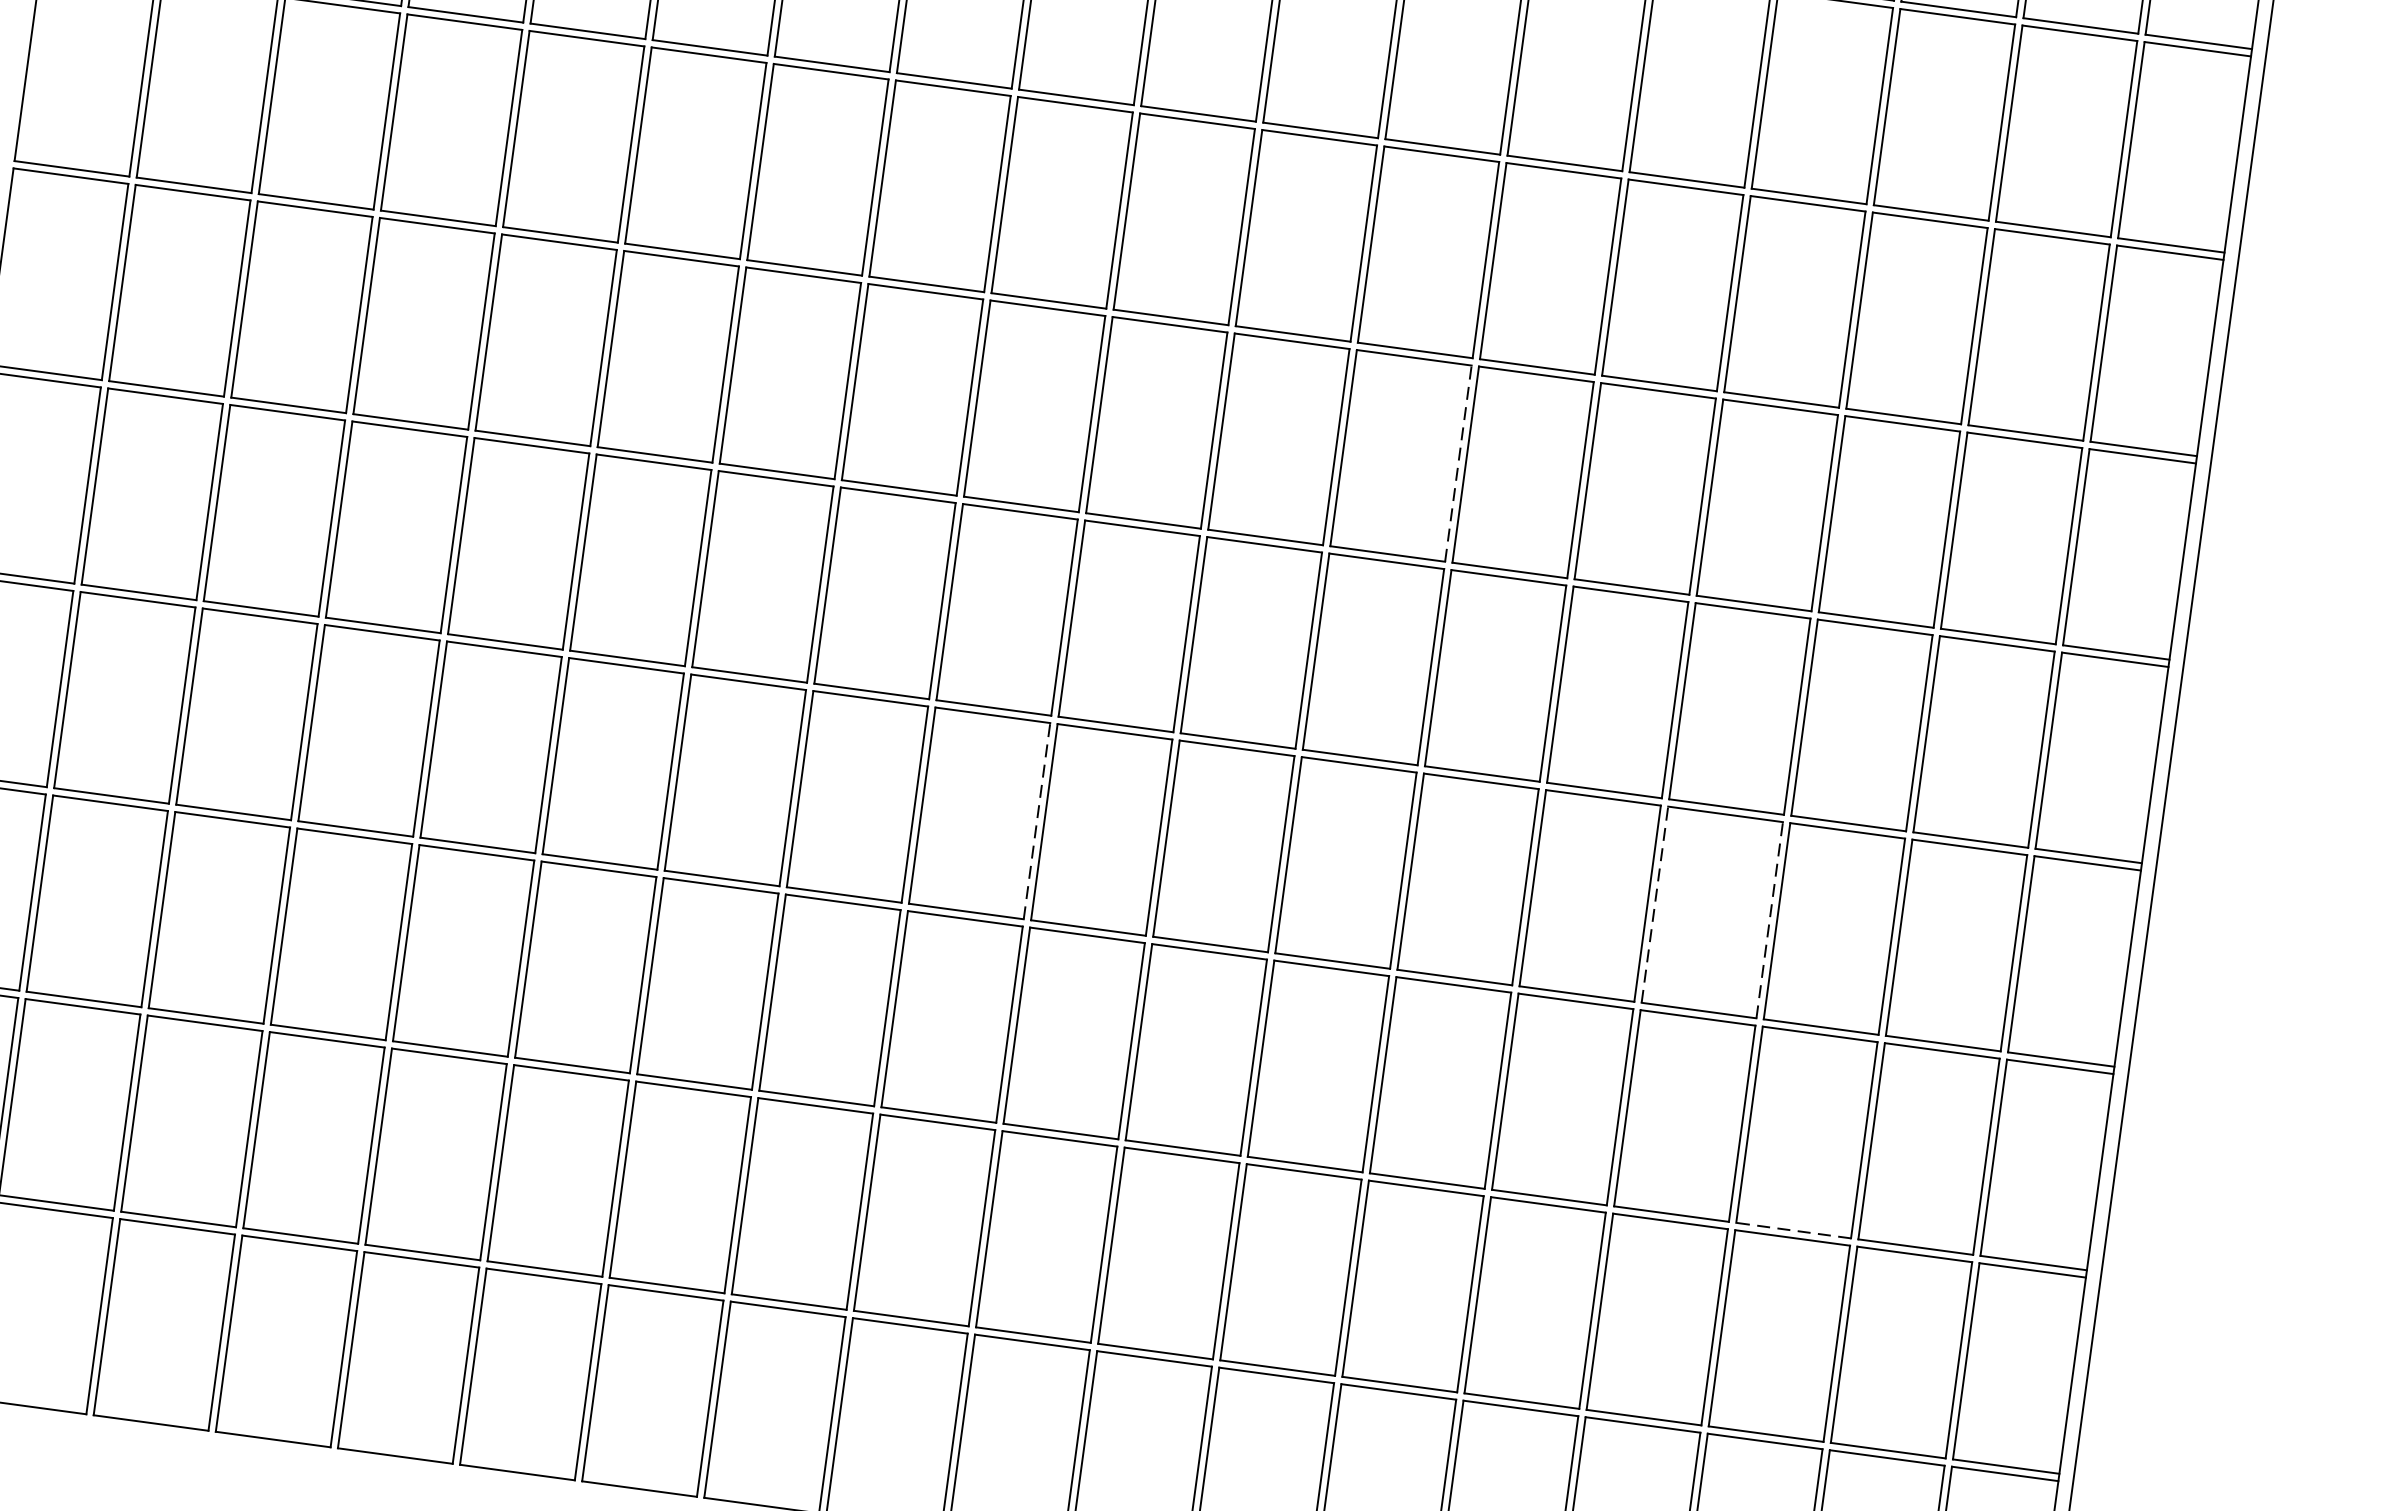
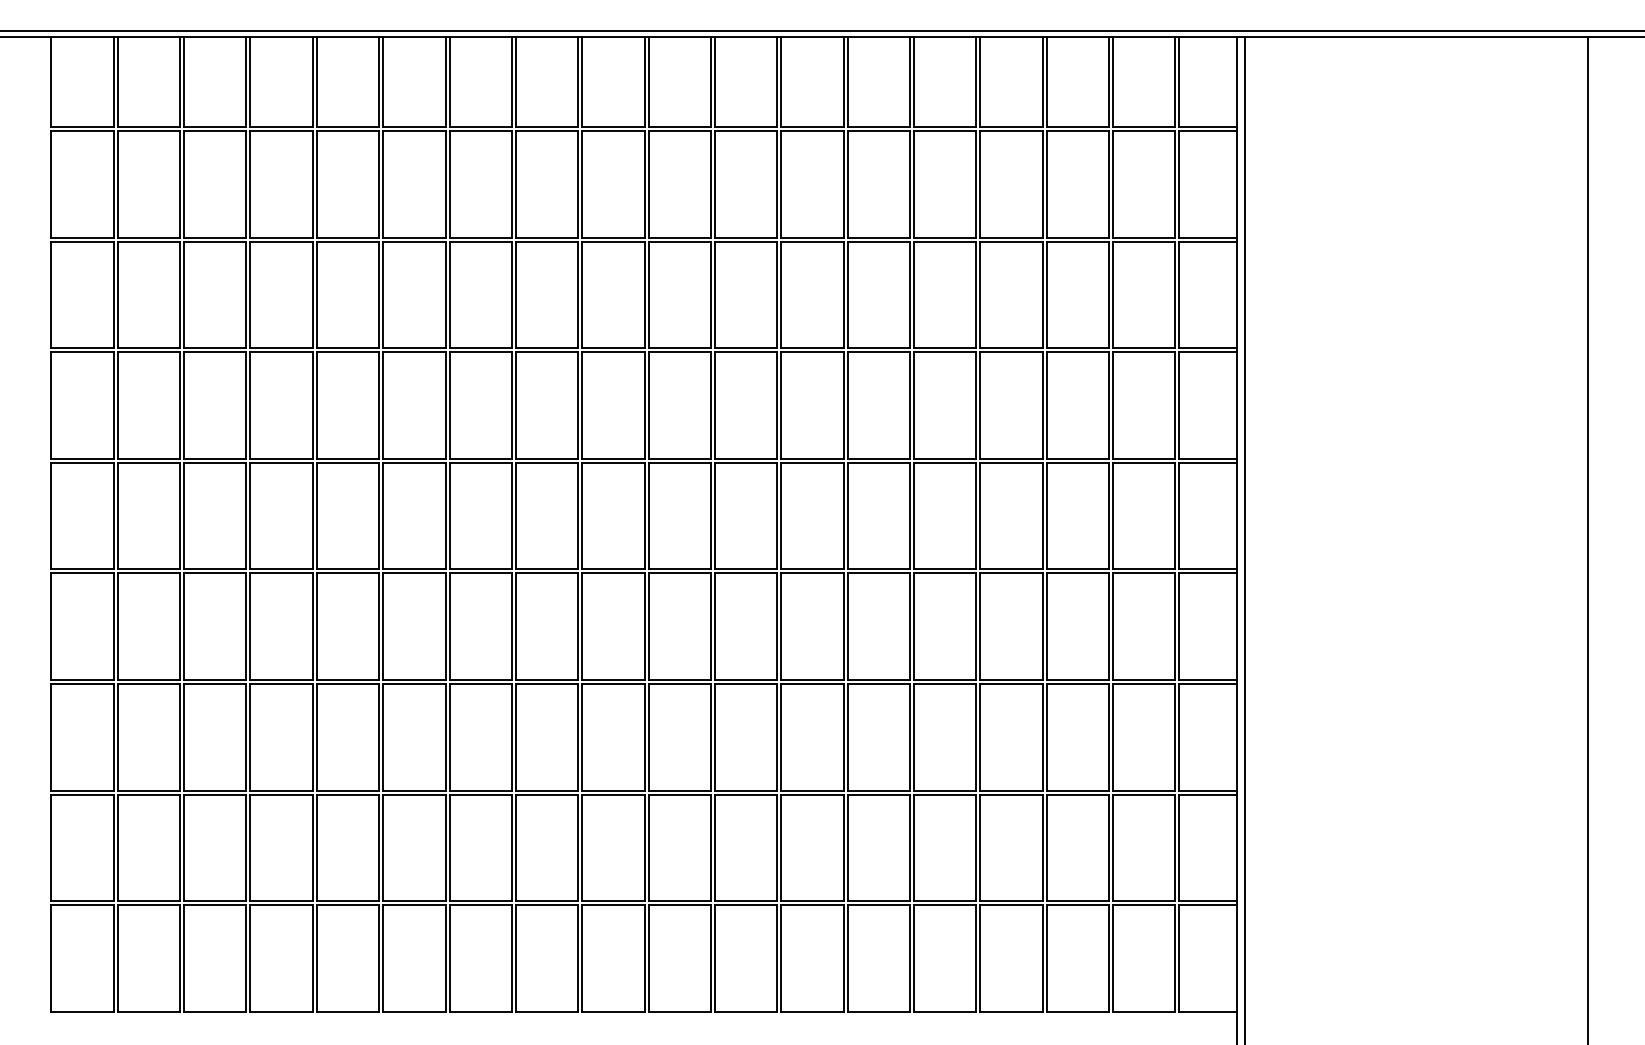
line: (1458, 463) -> (843, 405), dashed -> solid
line: (1036, 820) -> (644, 626), dashed -> solid
line: (1655, 904) -> (980, 626), dashed -> solid
line: (1769, 919) -> (1042, 626), dashed -> solid
line: (1792, 1230) -> (1077, 790), dashed -> solid

